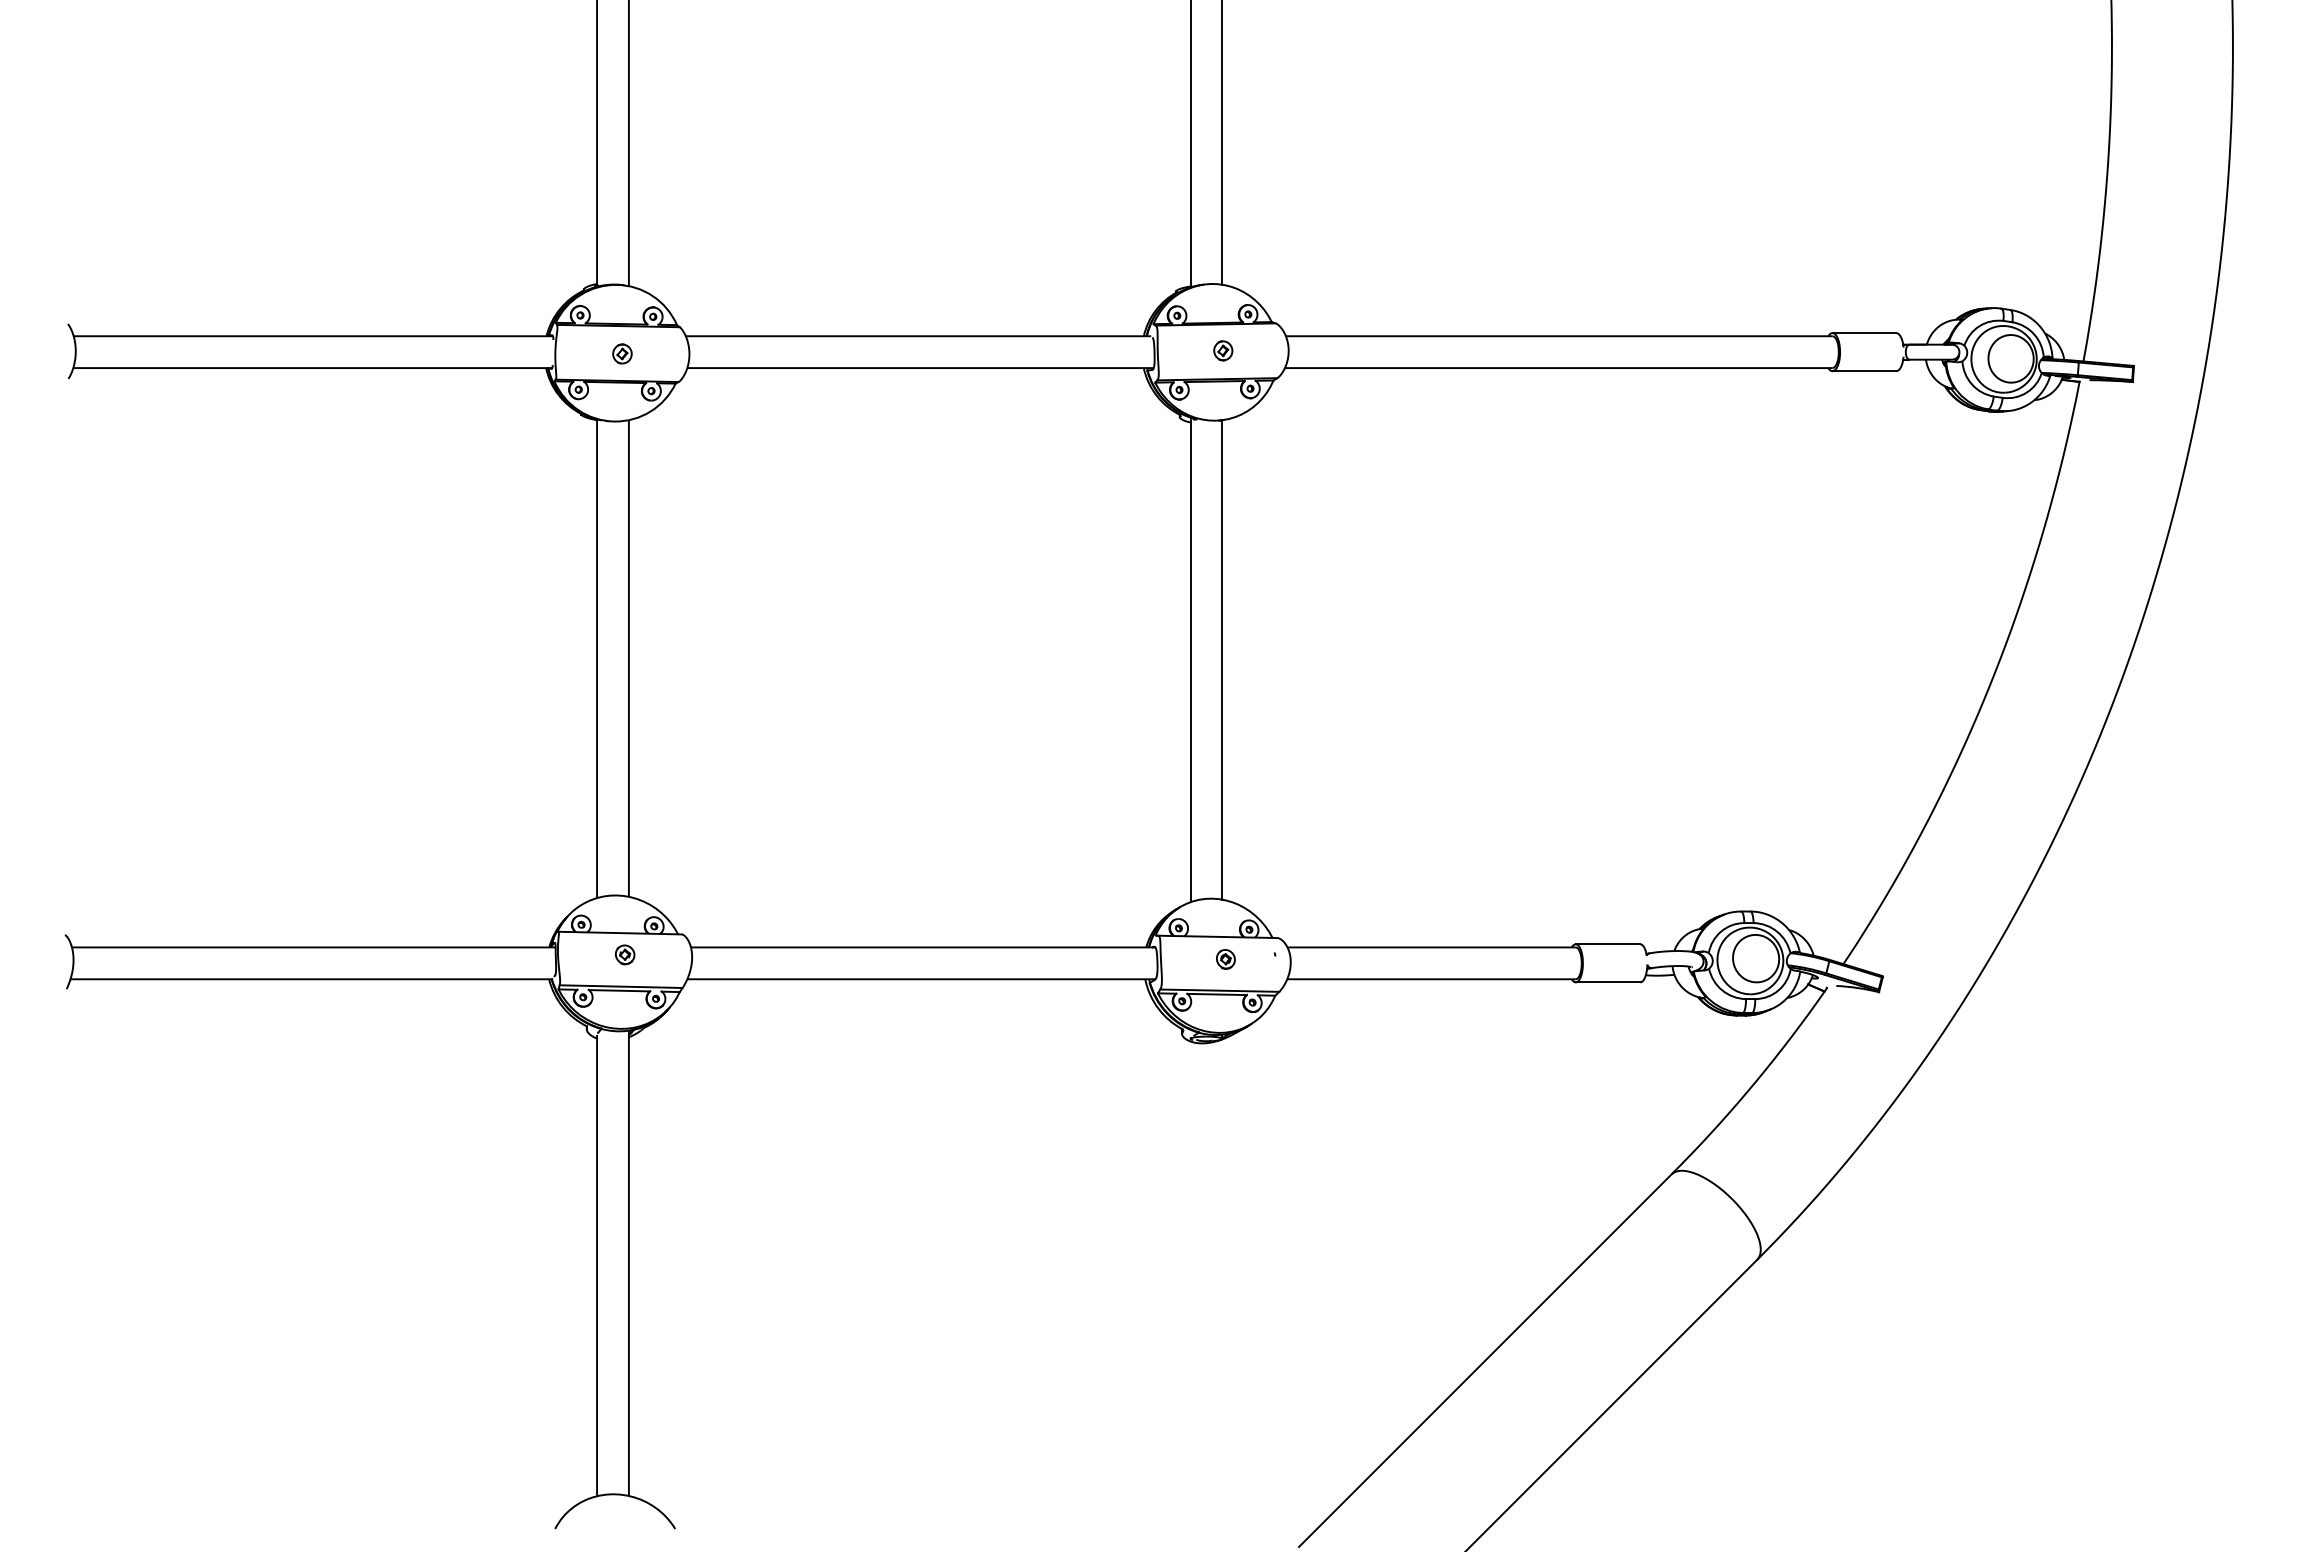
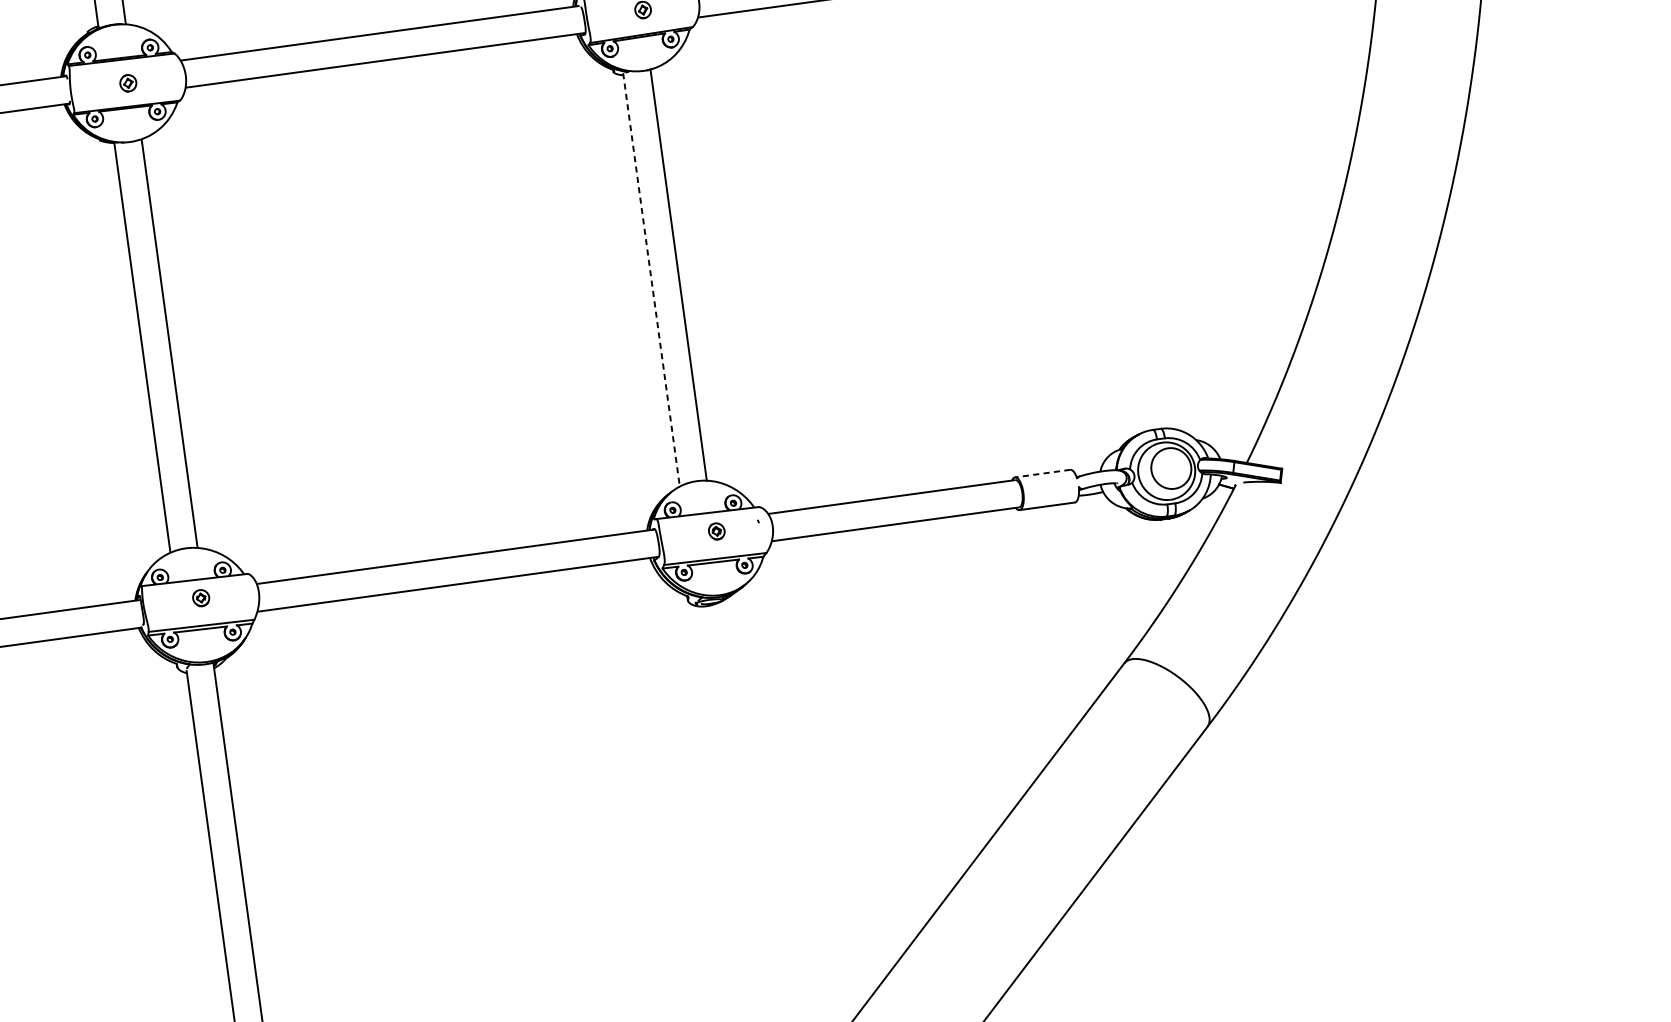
line: (1190, 661) -> (651, 280), solid -> dashed
line: (1607, 944) -> (1042, 473), solid -> dashed

